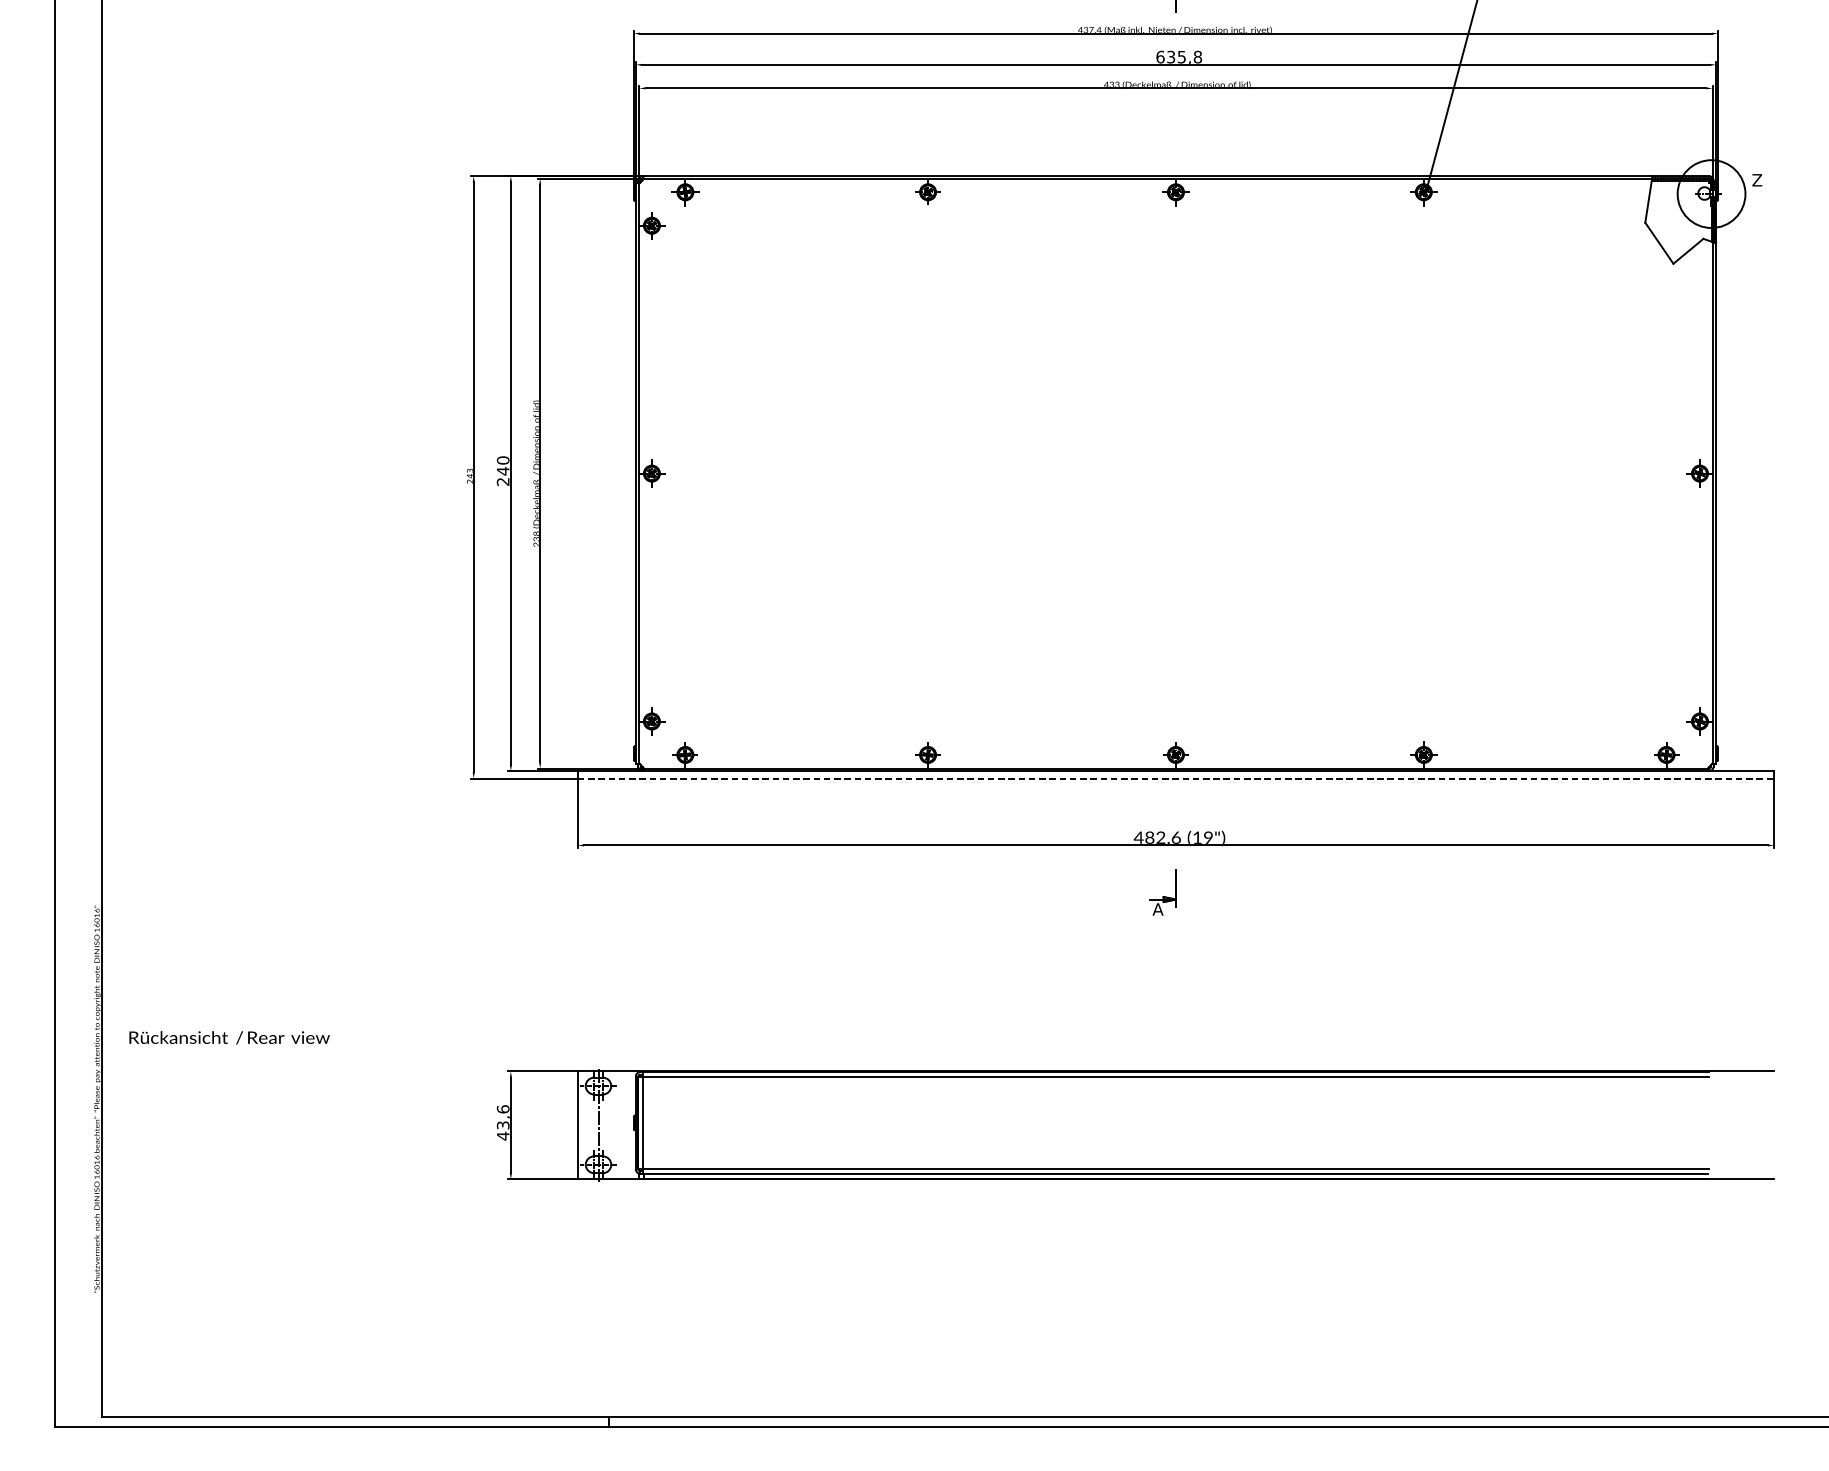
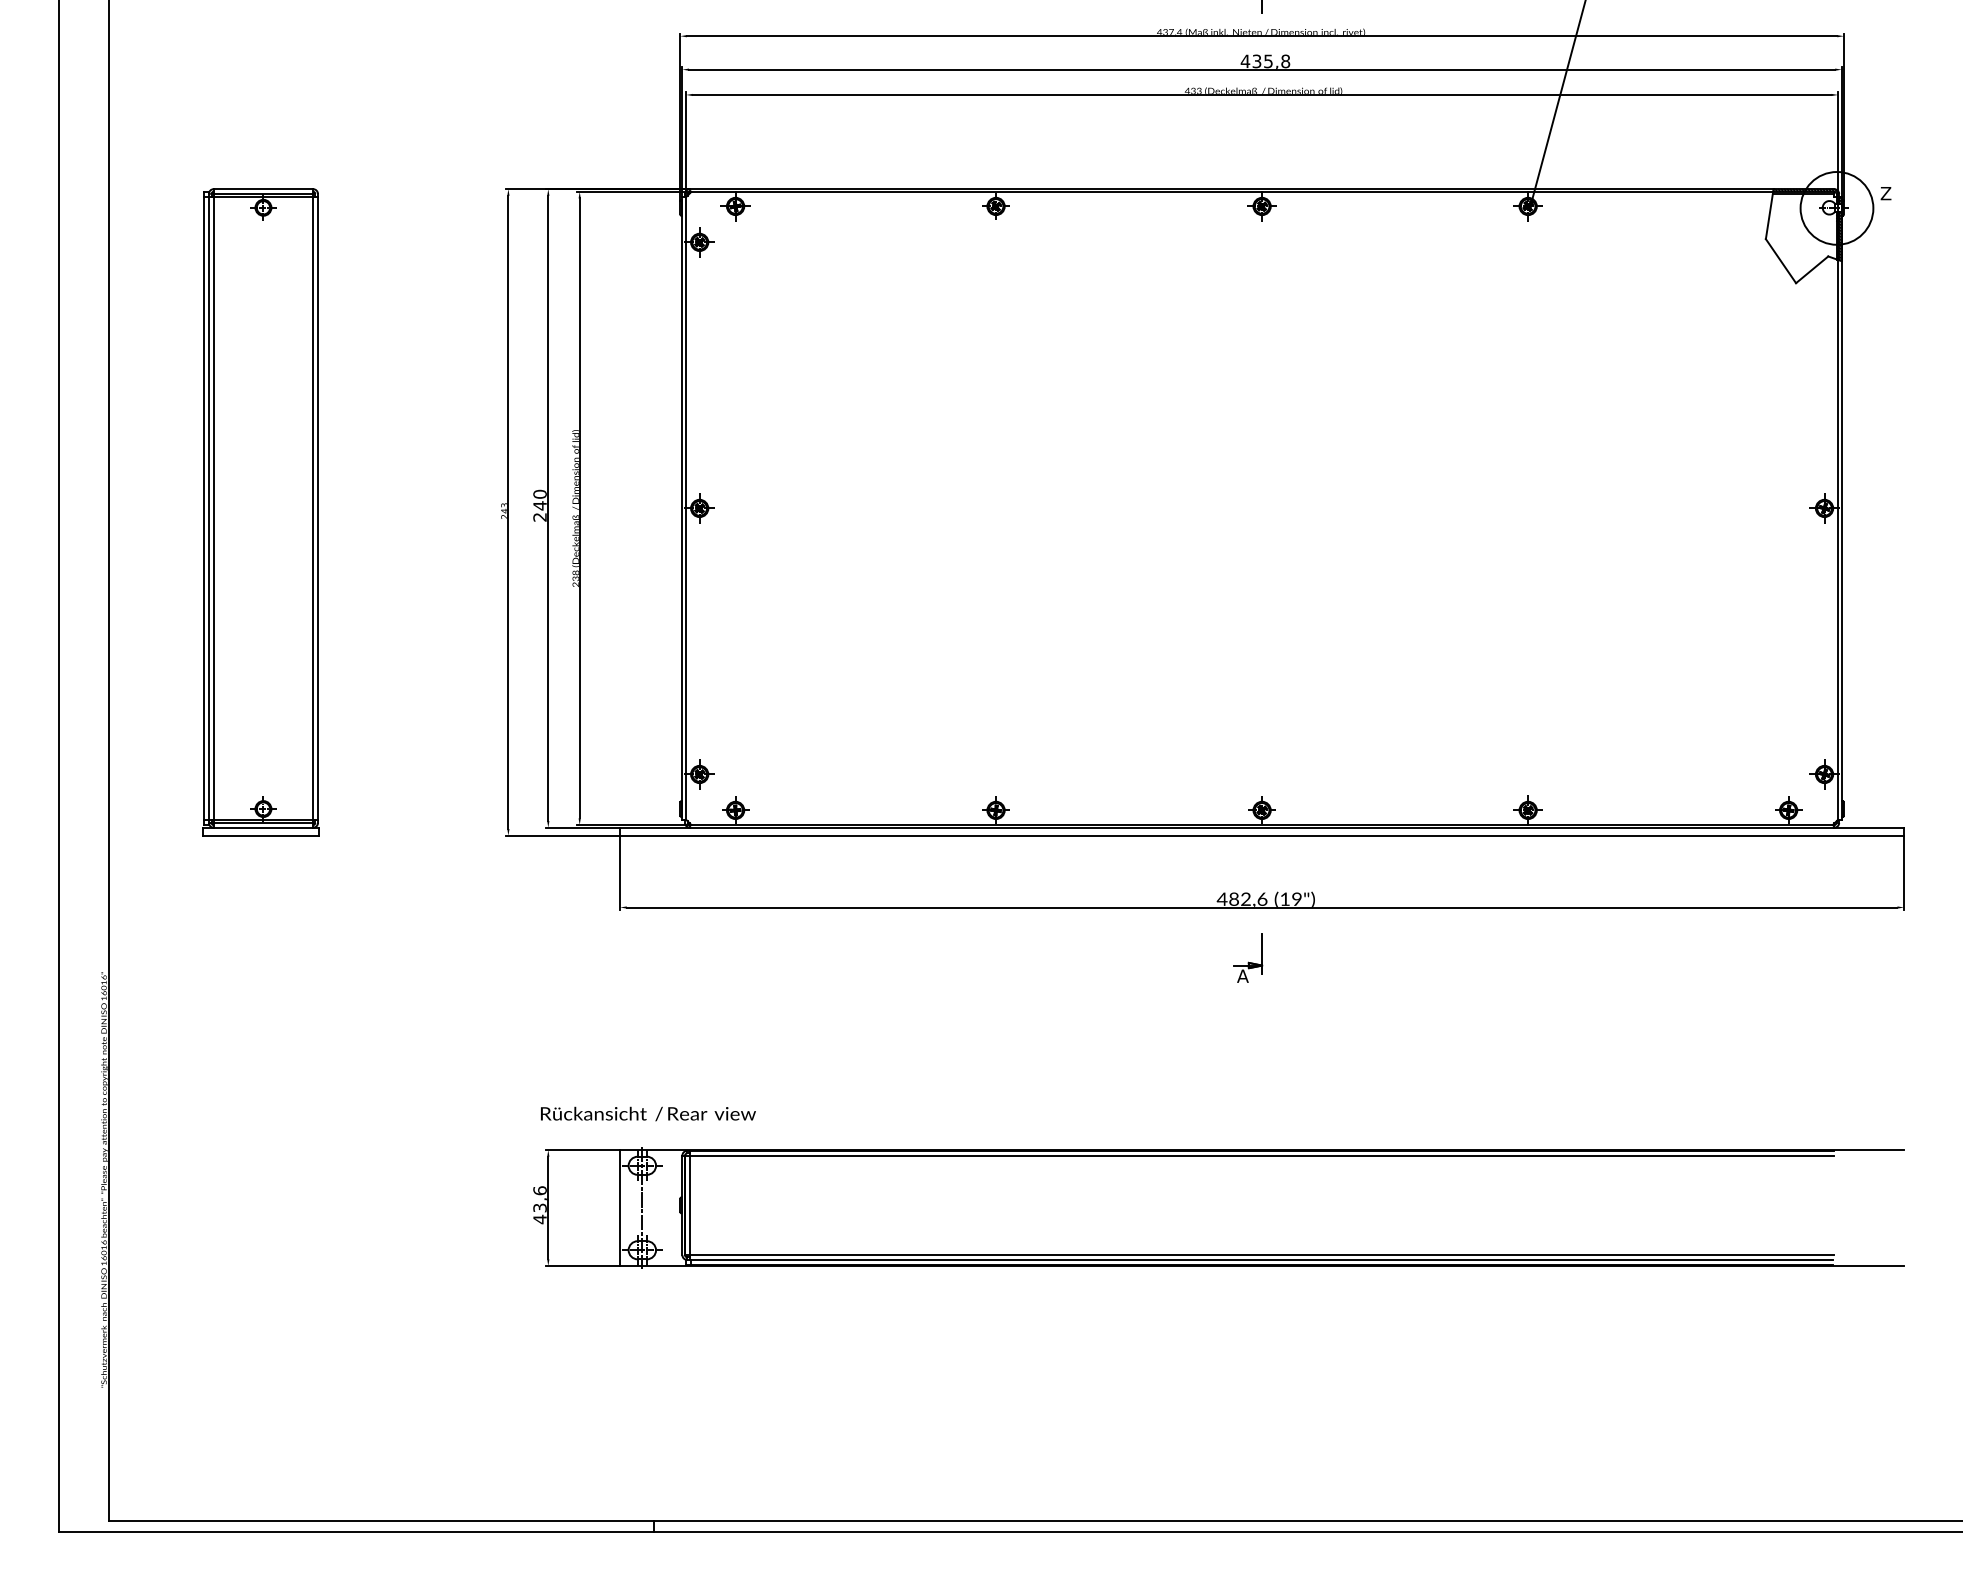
text: (1160, 57) -> (1245, 61), 635,8 -> 435,8
part: (242, 477) -> (260, 512), added
line: (1176, 778) -> (1262, 835), dashed -> solid
text: (229, 1037) -> (648, 1113), moved

